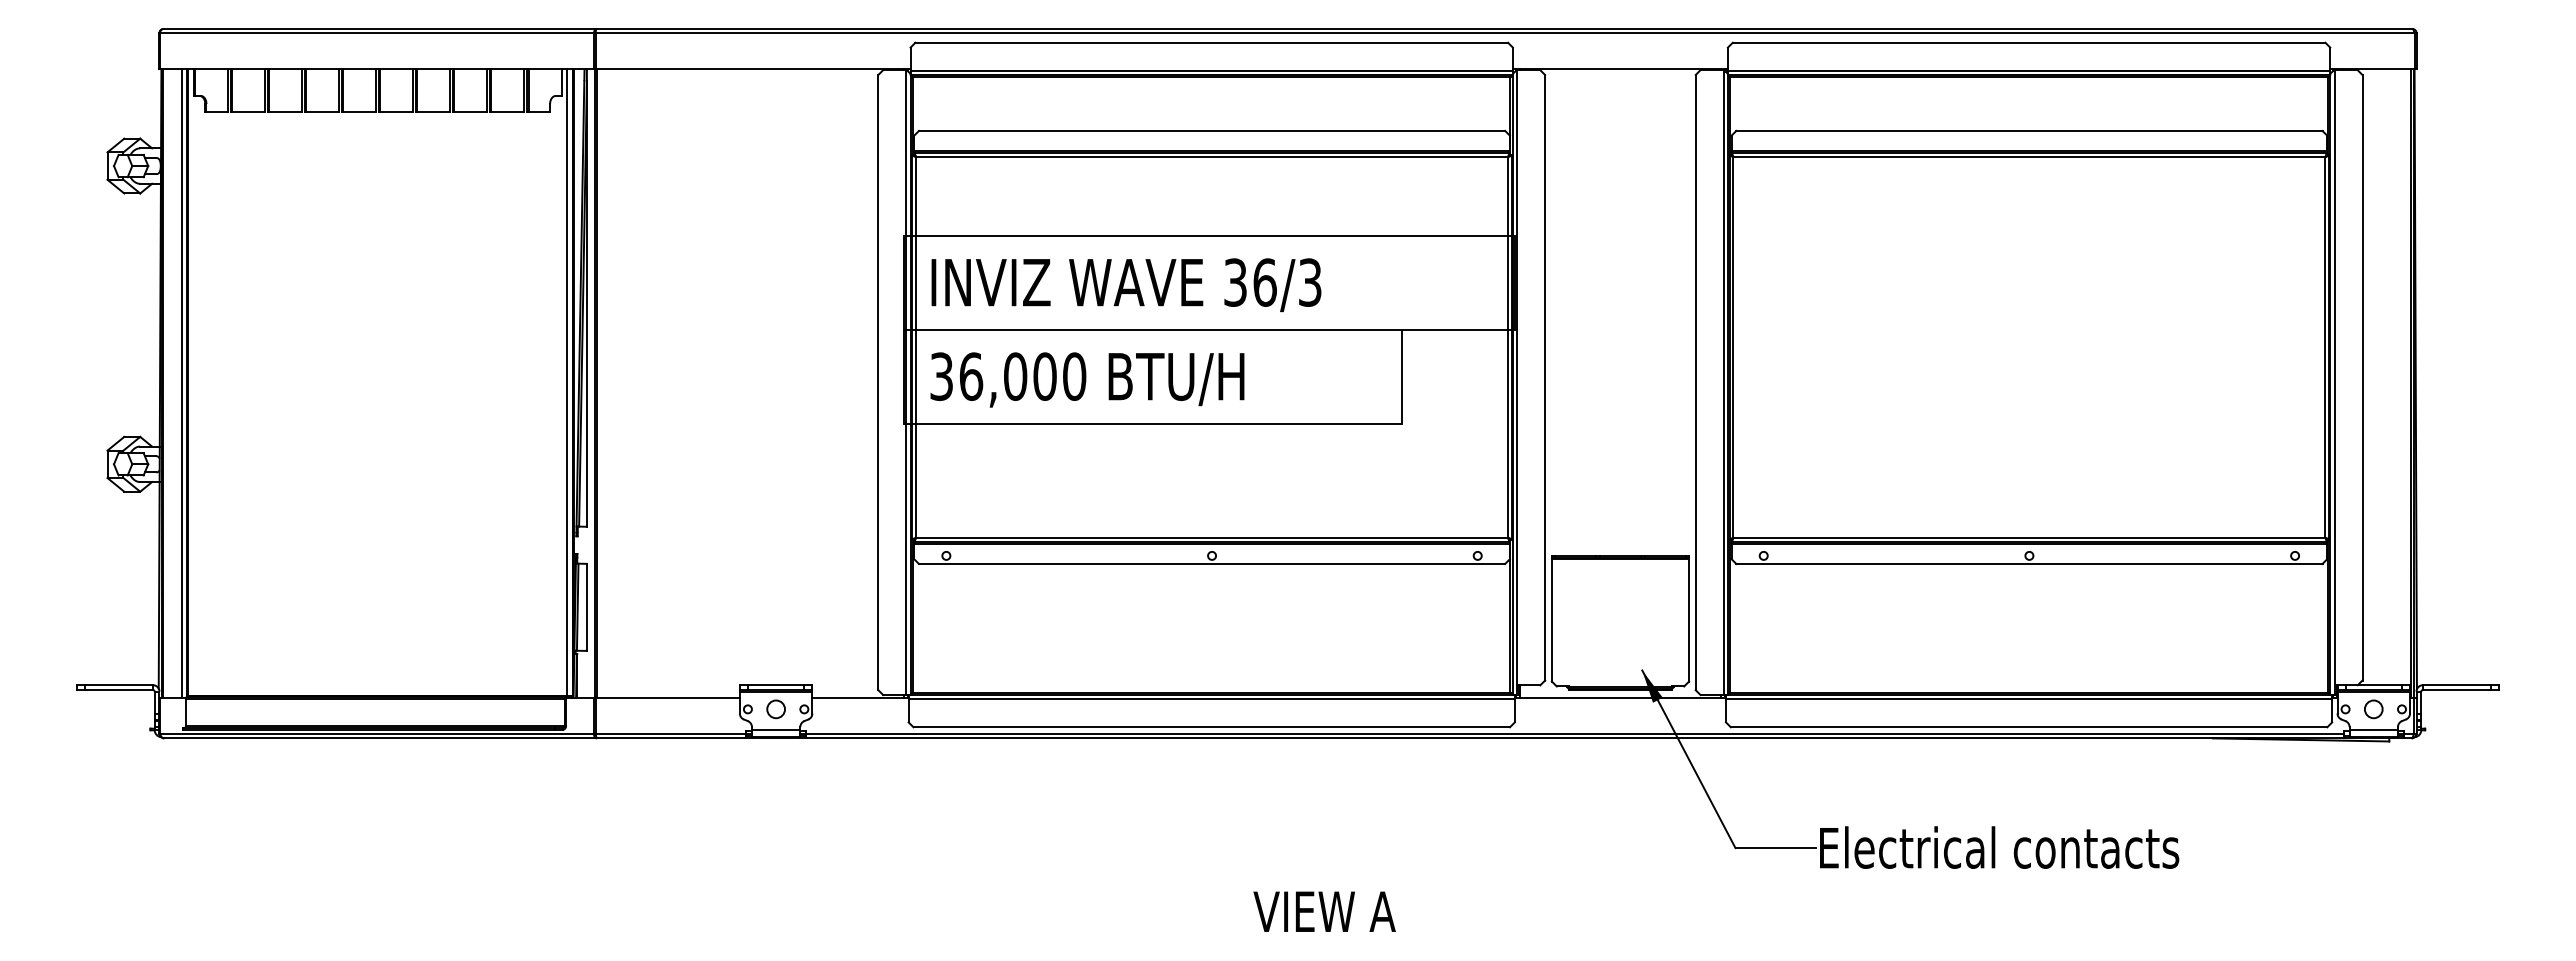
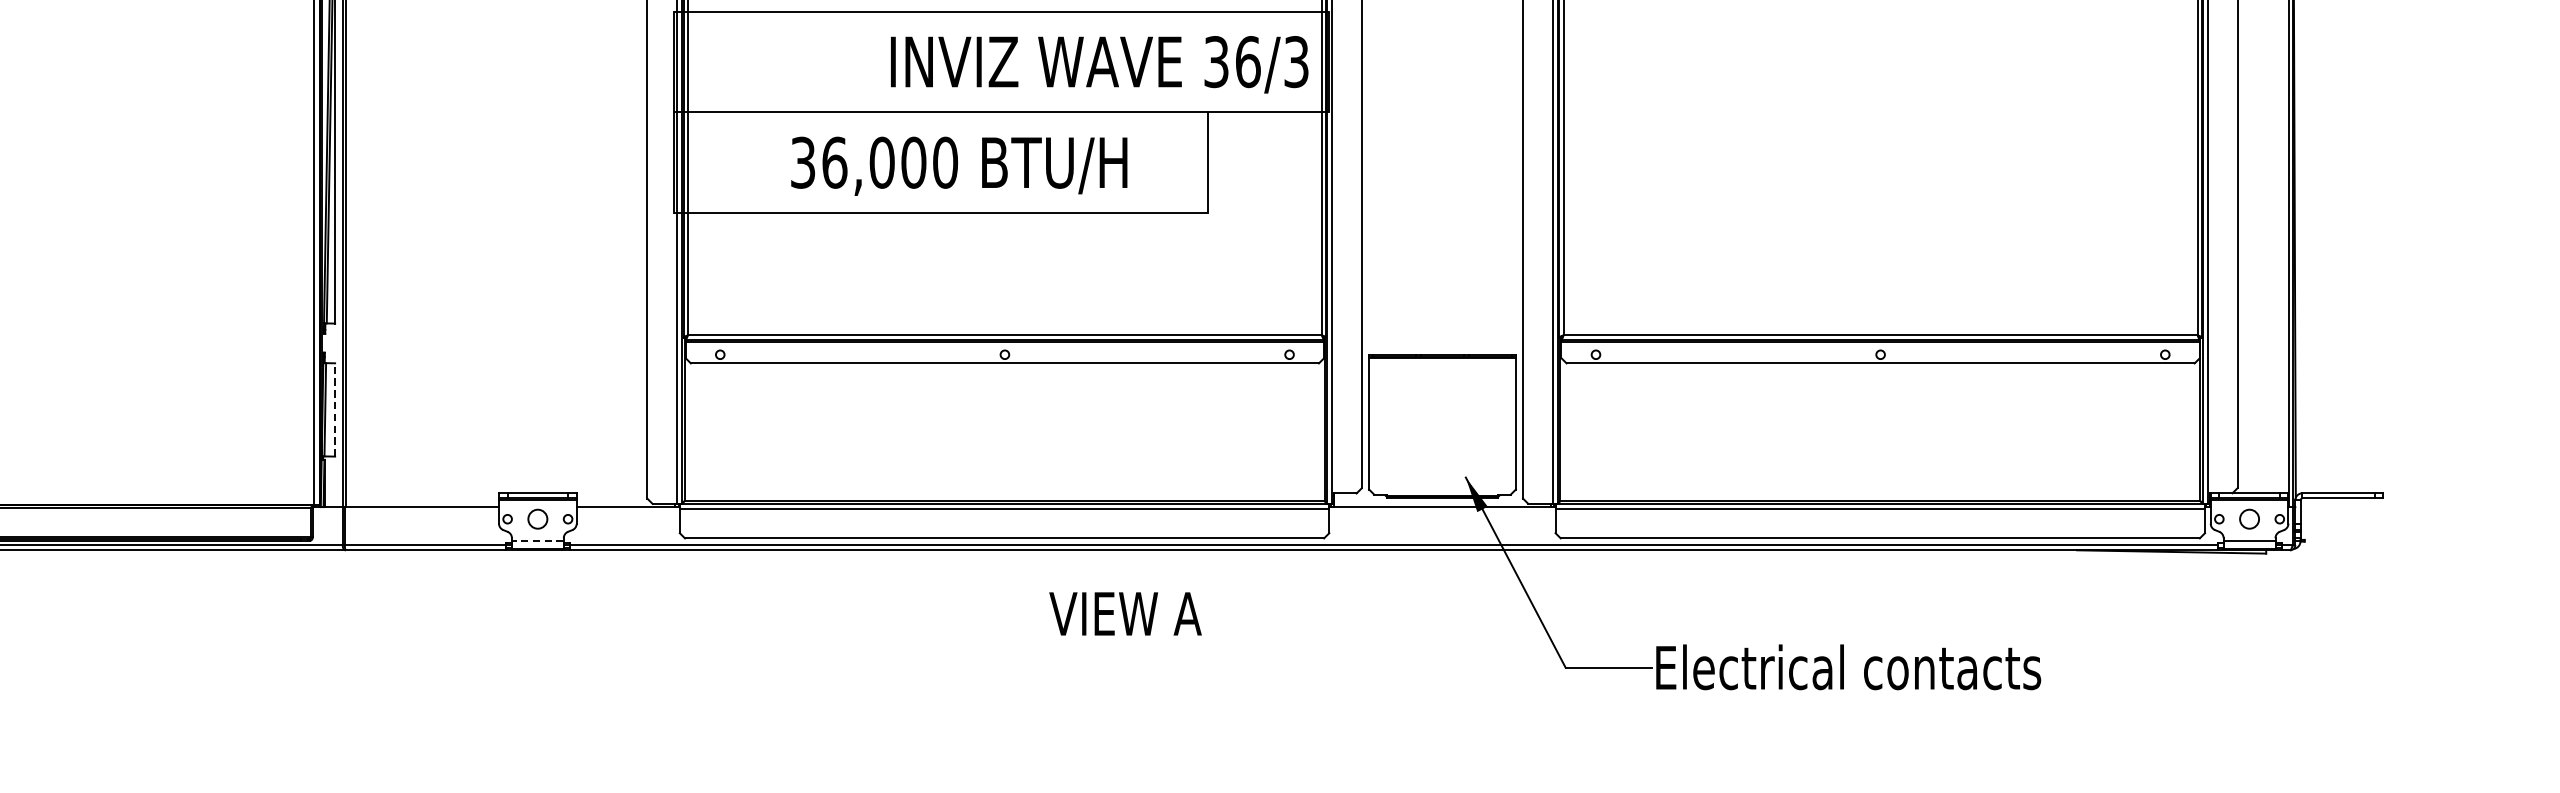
text: (1126, 285) -> (1099, 65), moved
text: (1087, 379) -> (959, 165), moved
line: (586, 607) -> (334, 410), solid -> dashed
line: (775, 729) -> (537, 540), solid -> dashed
text: (1324, 911) -> (1125, 613), moved

